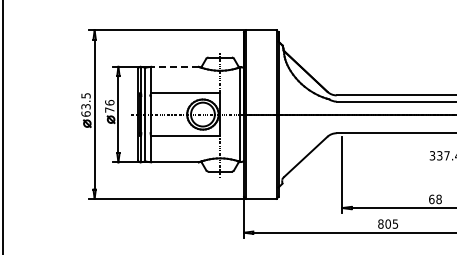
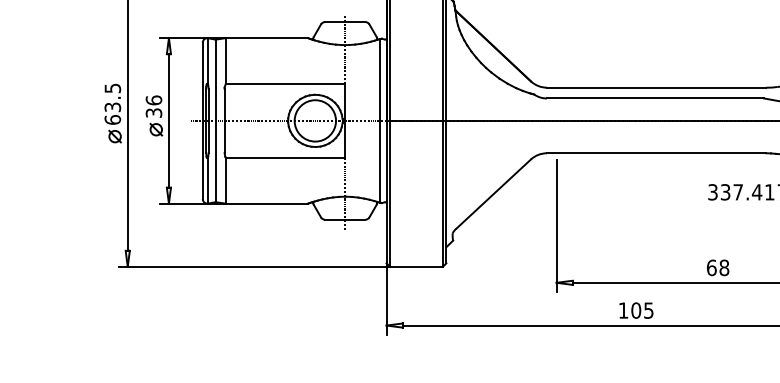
line: (175, 66) -> (267, 37), dashed -> solid
text: (109, 109) -> (153, 112), 76 -> 36
text: (380, 223) -> (622, 309), 805 -> 105

